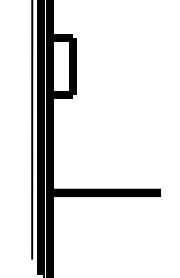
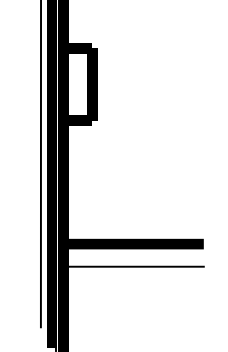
line: (105, 210) -> (133, 266), added

